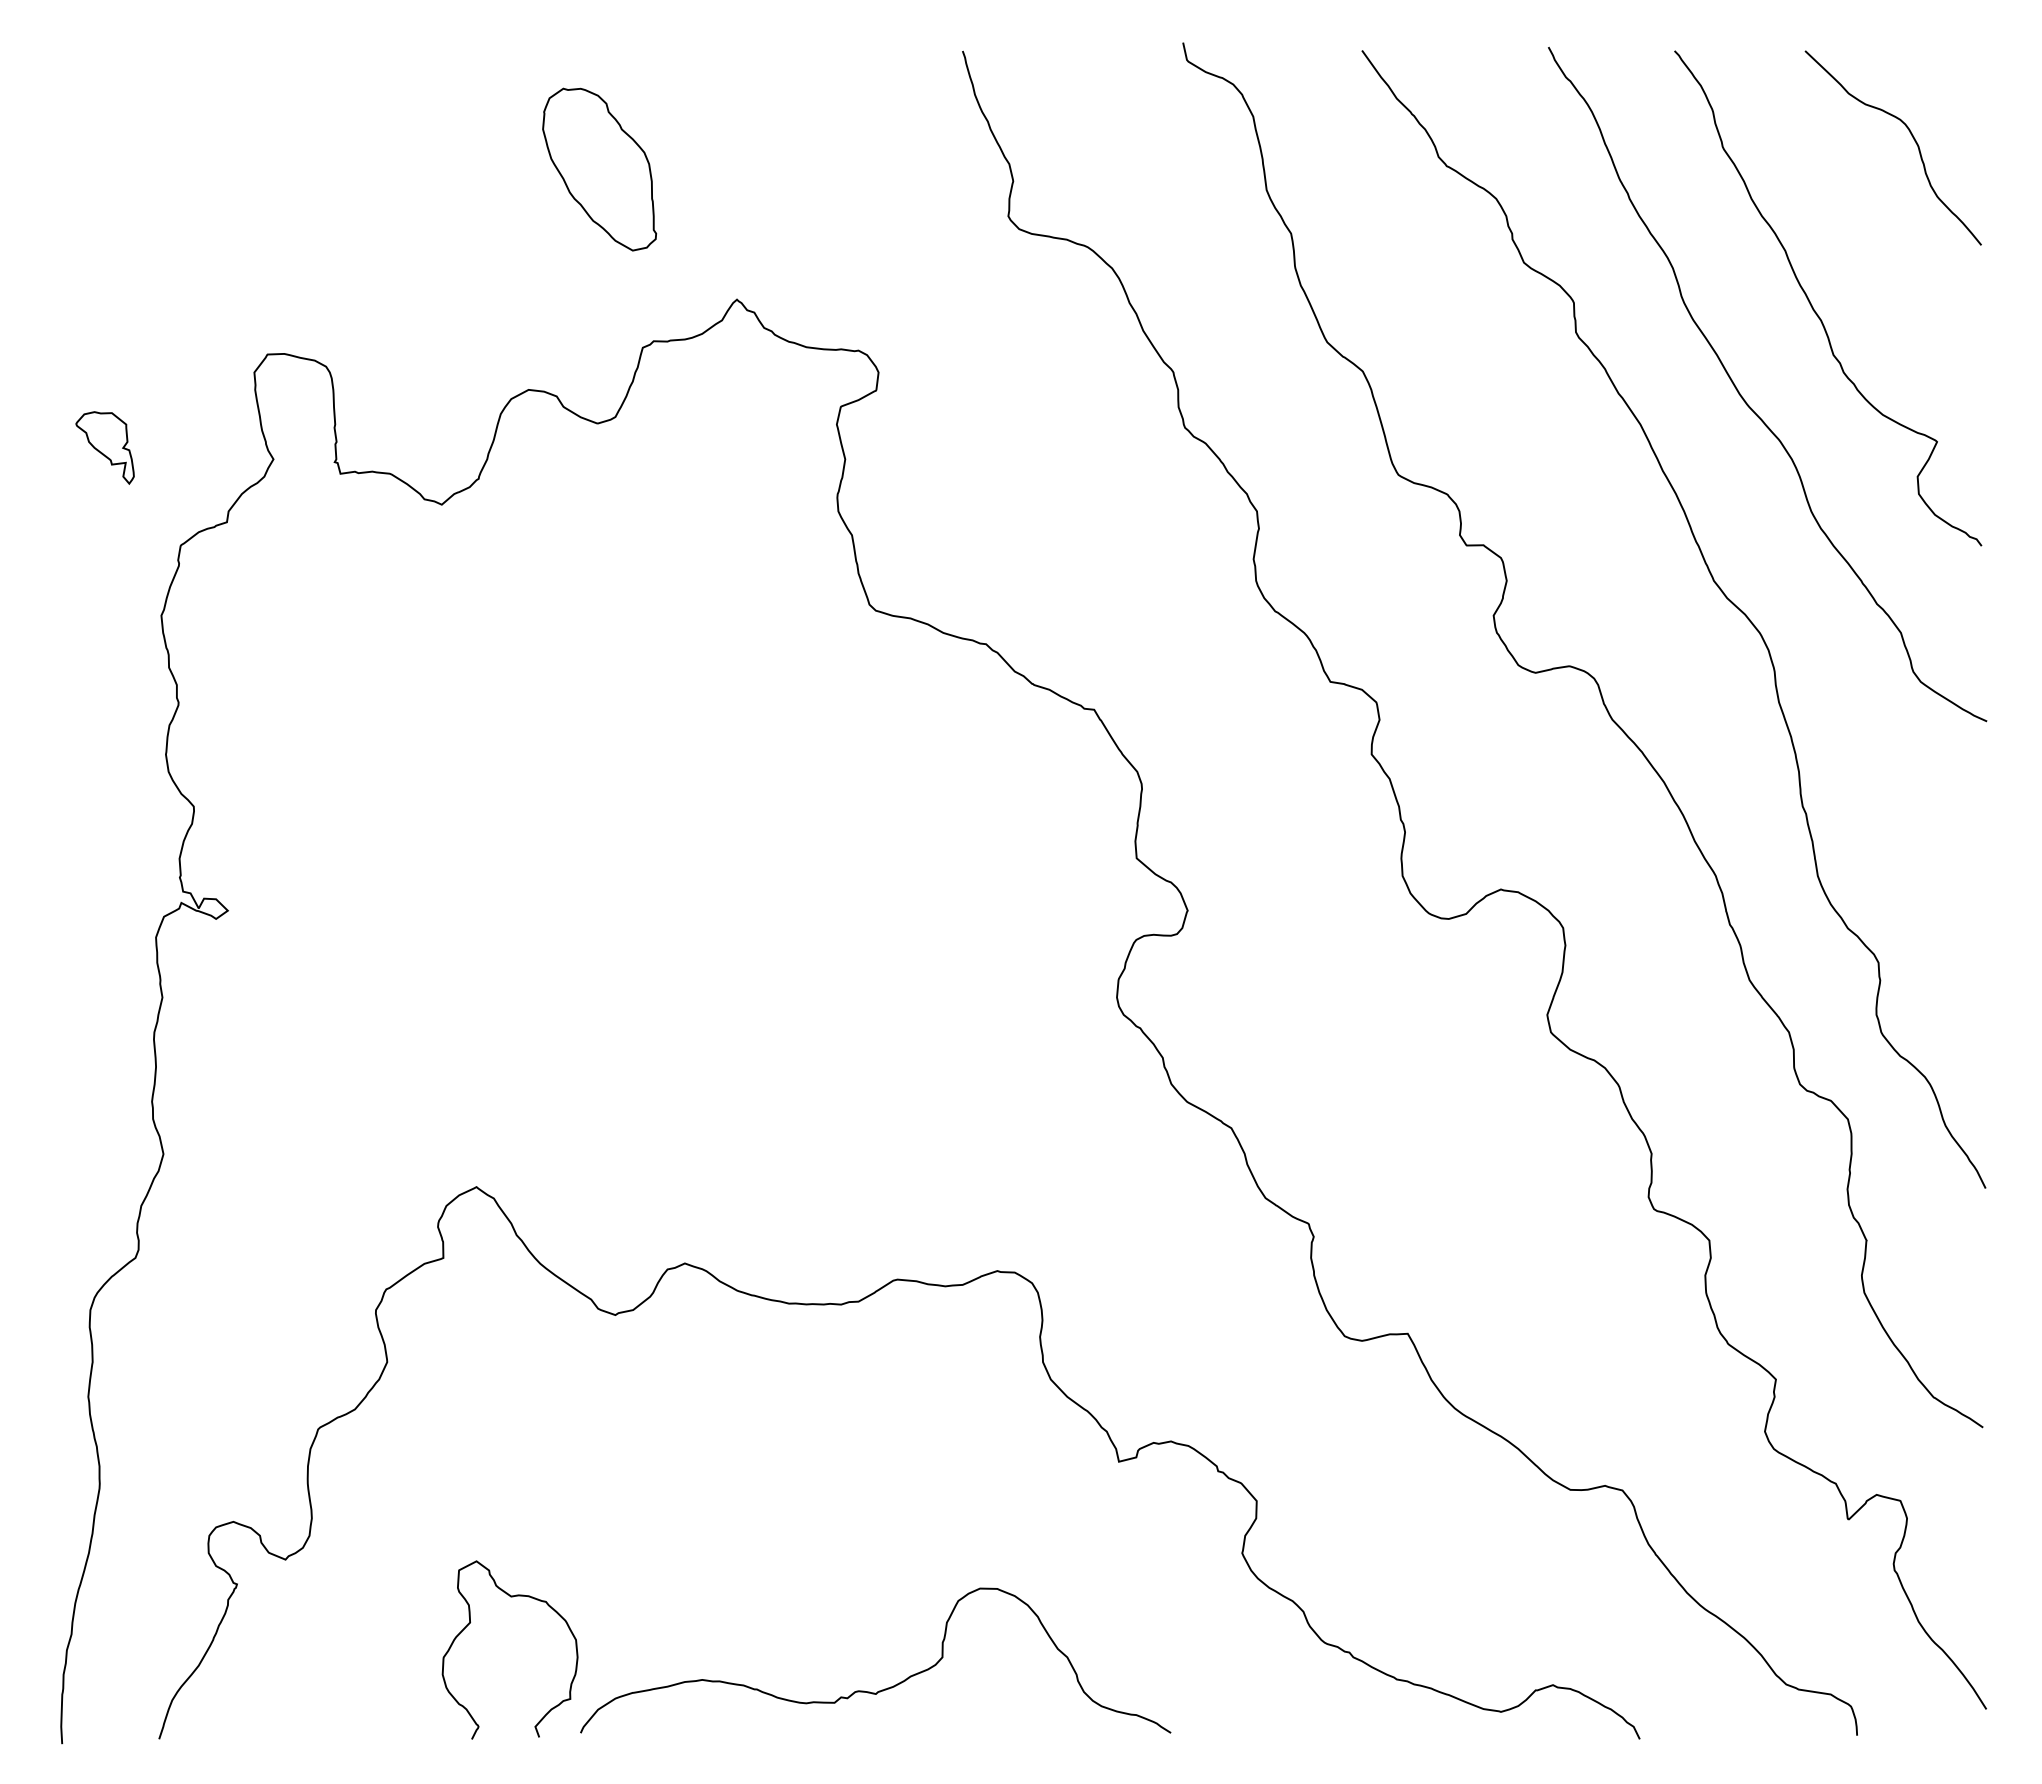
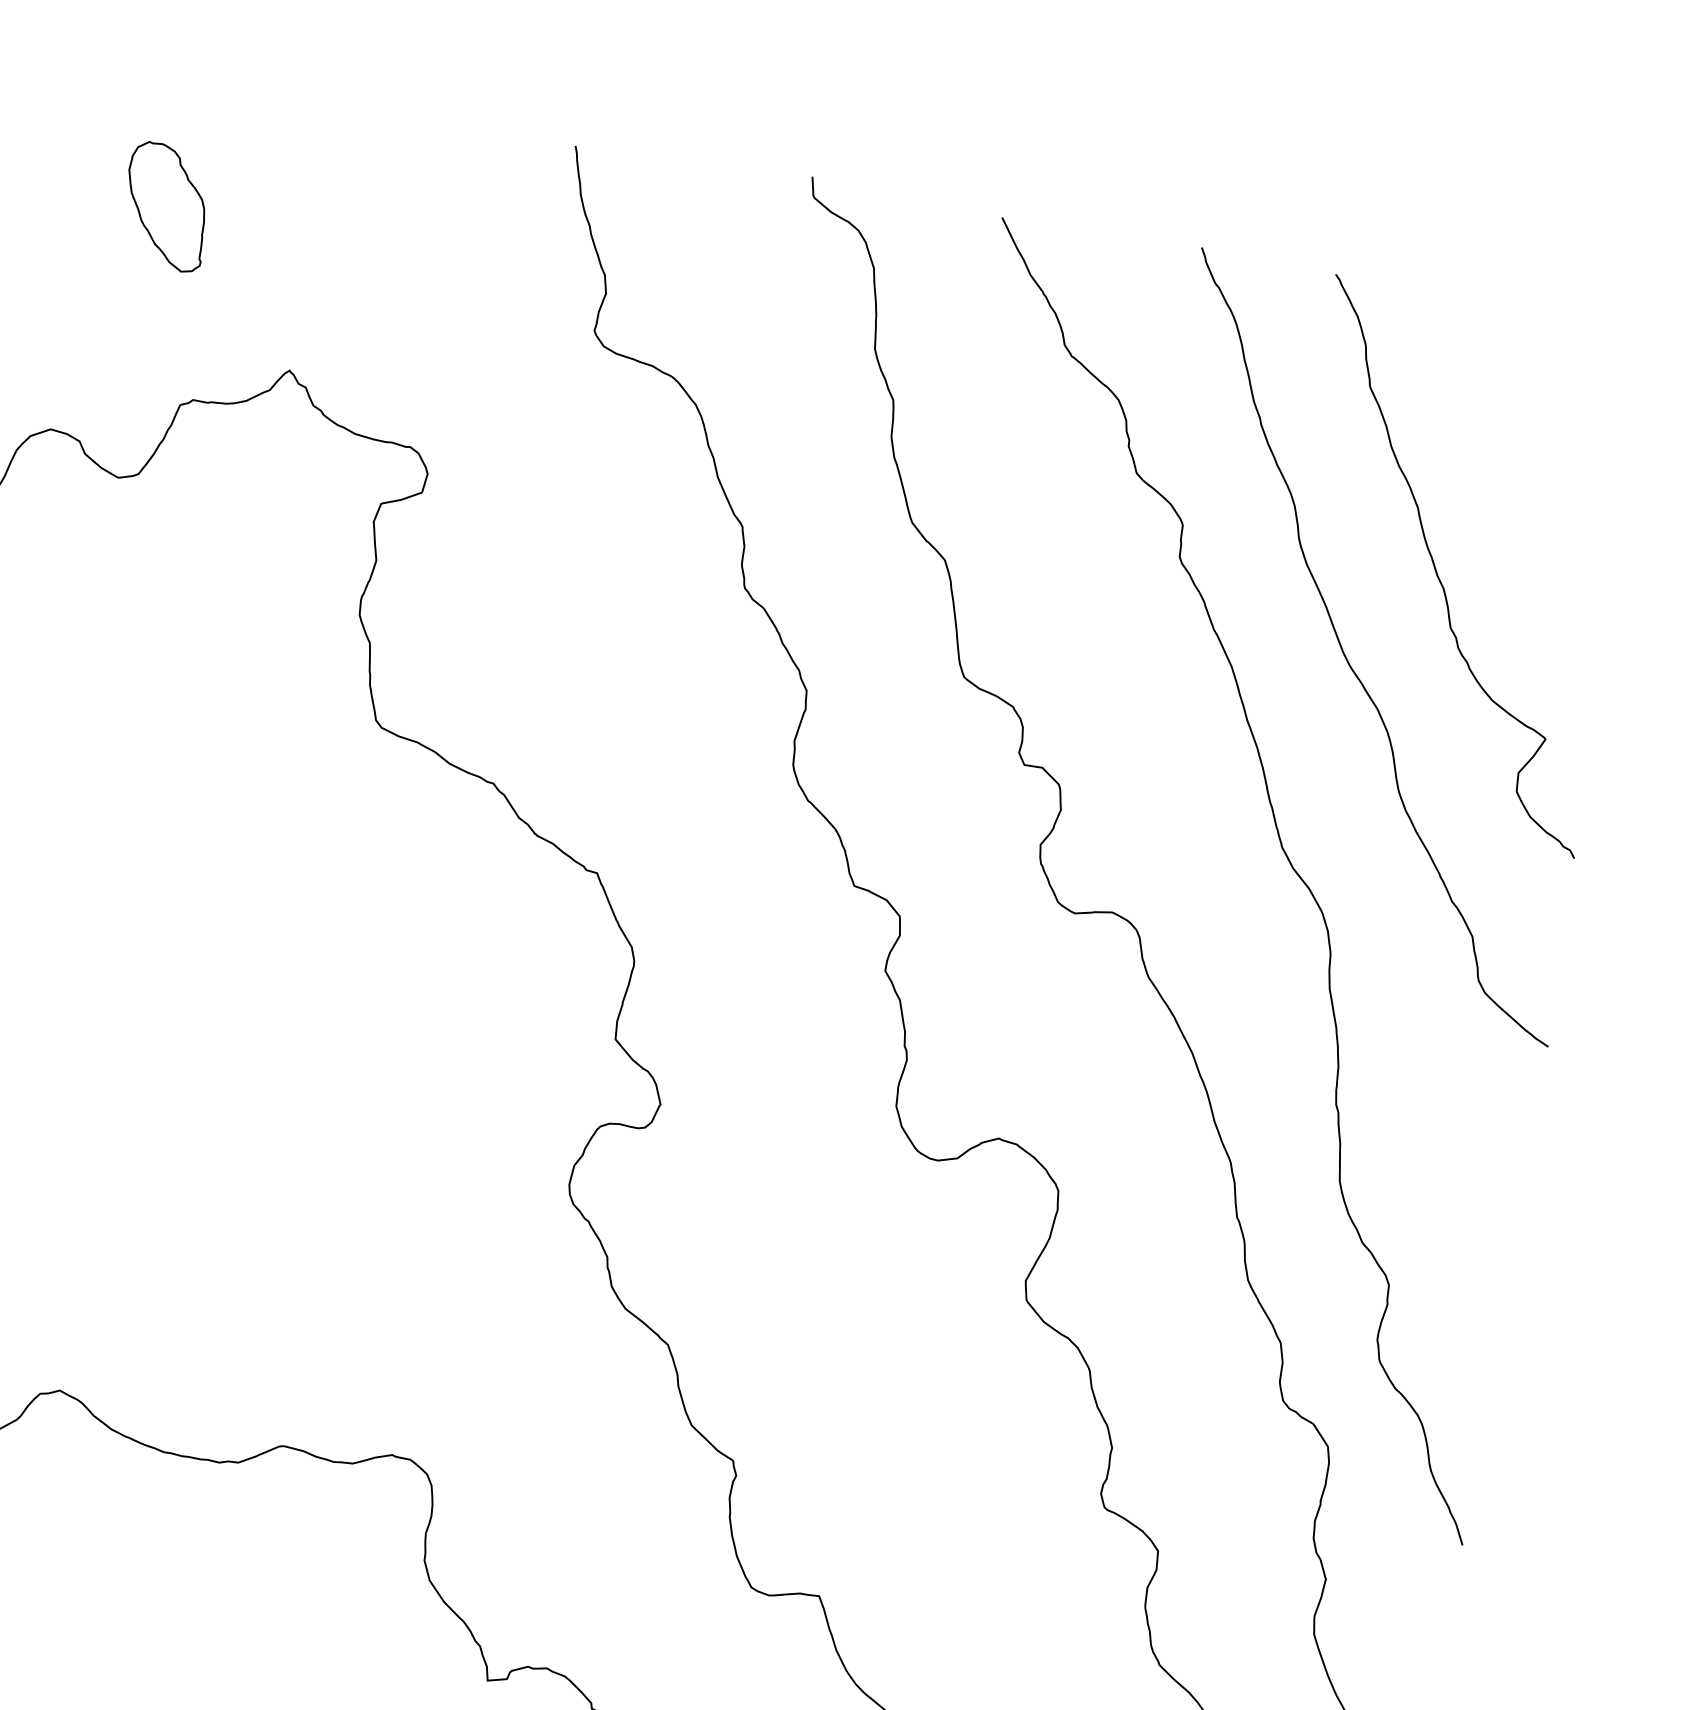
curve: (1910, 134) -> (1572, 406), removed
part: (599, 169) -> (166, 206), size x0.7

